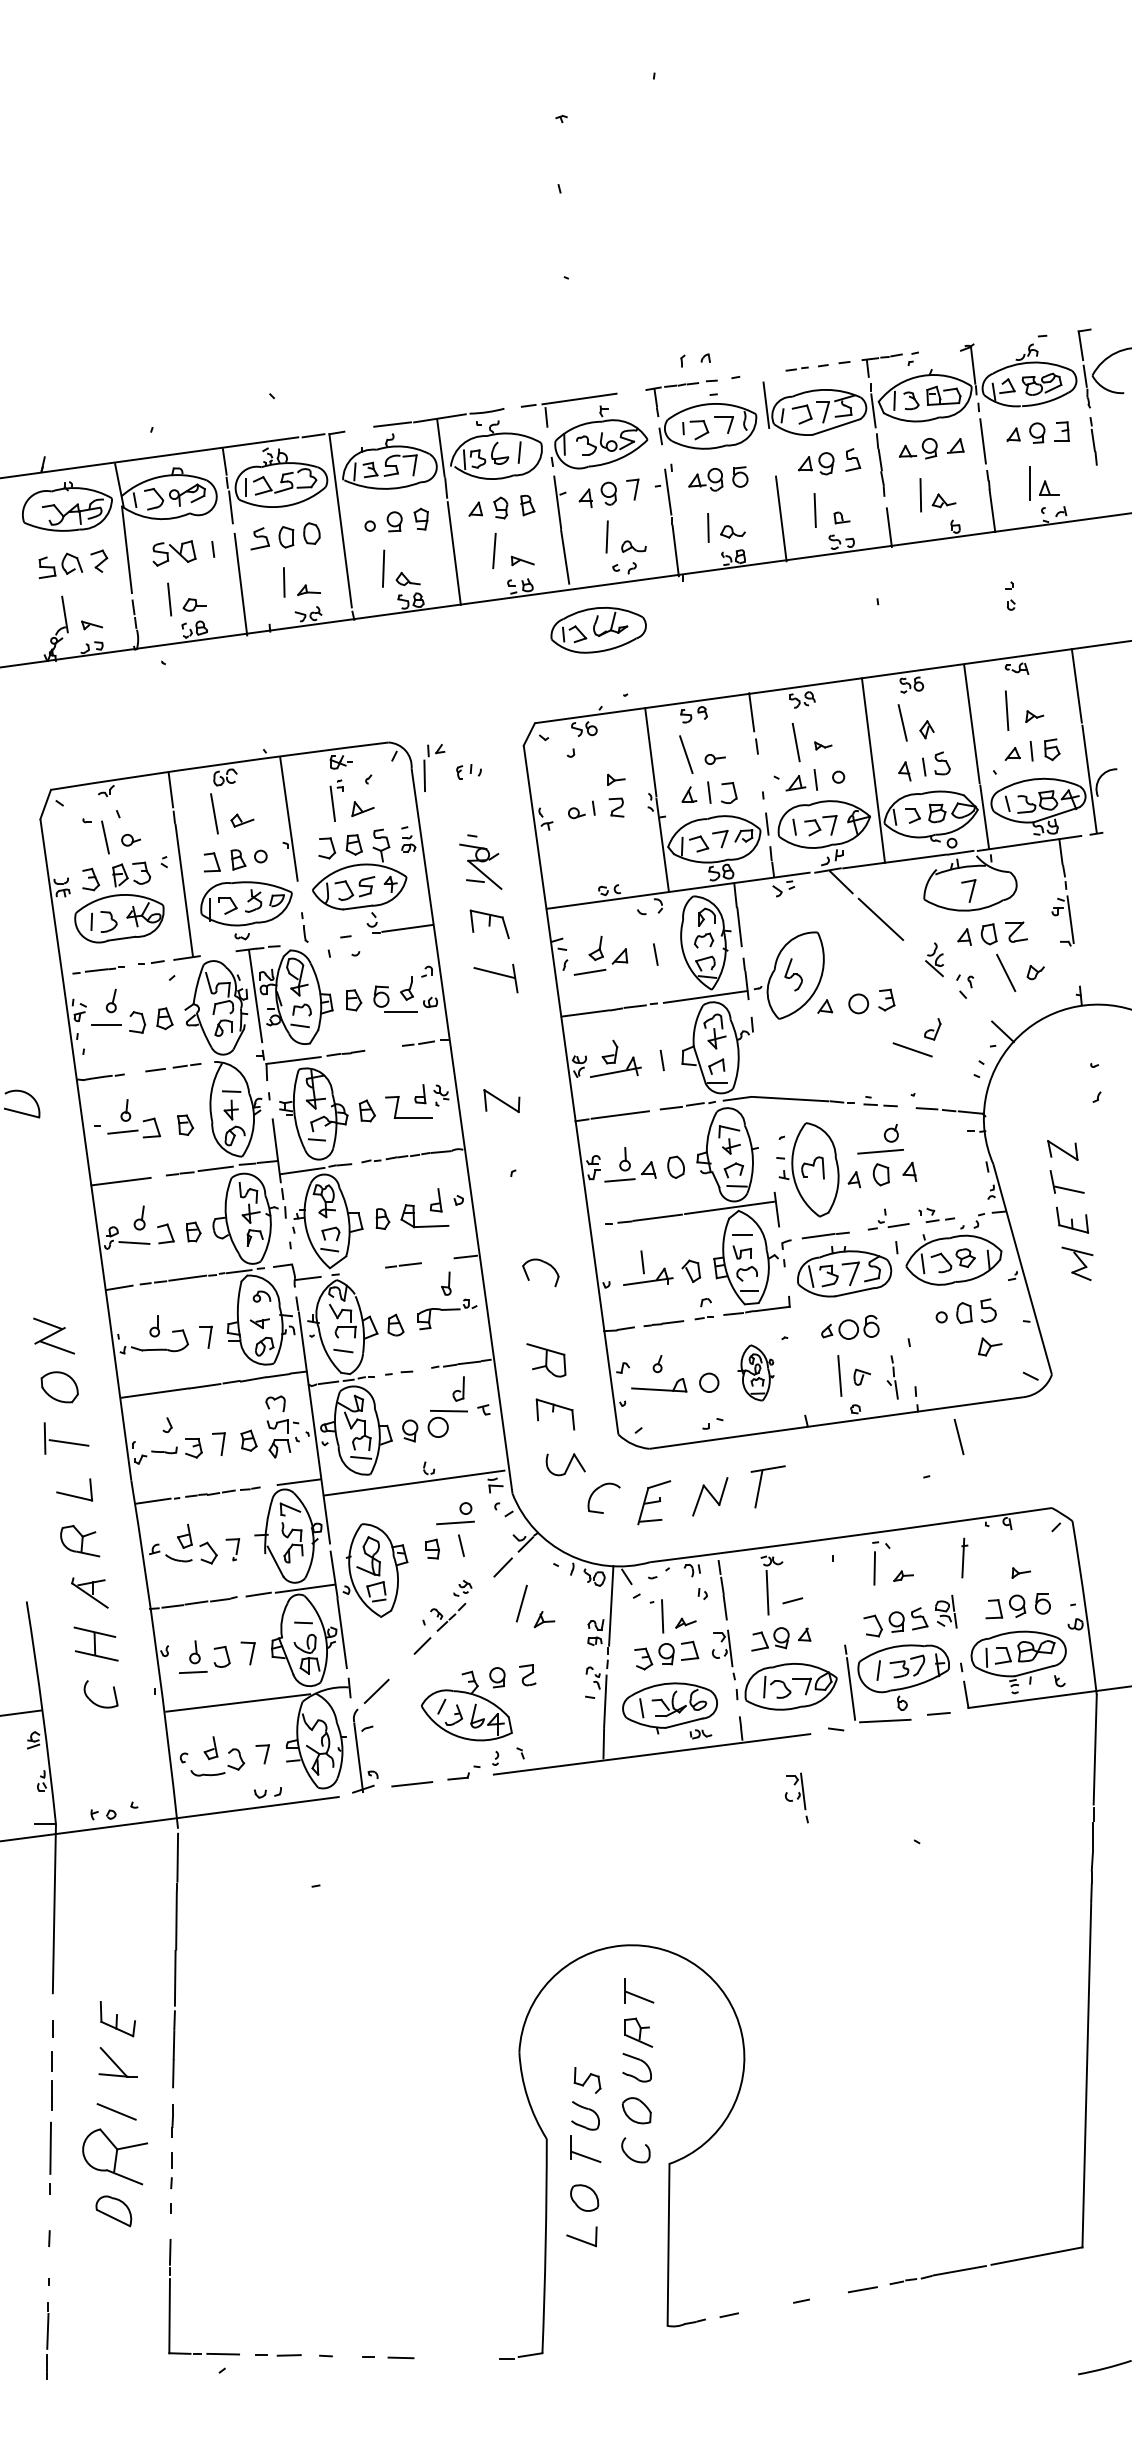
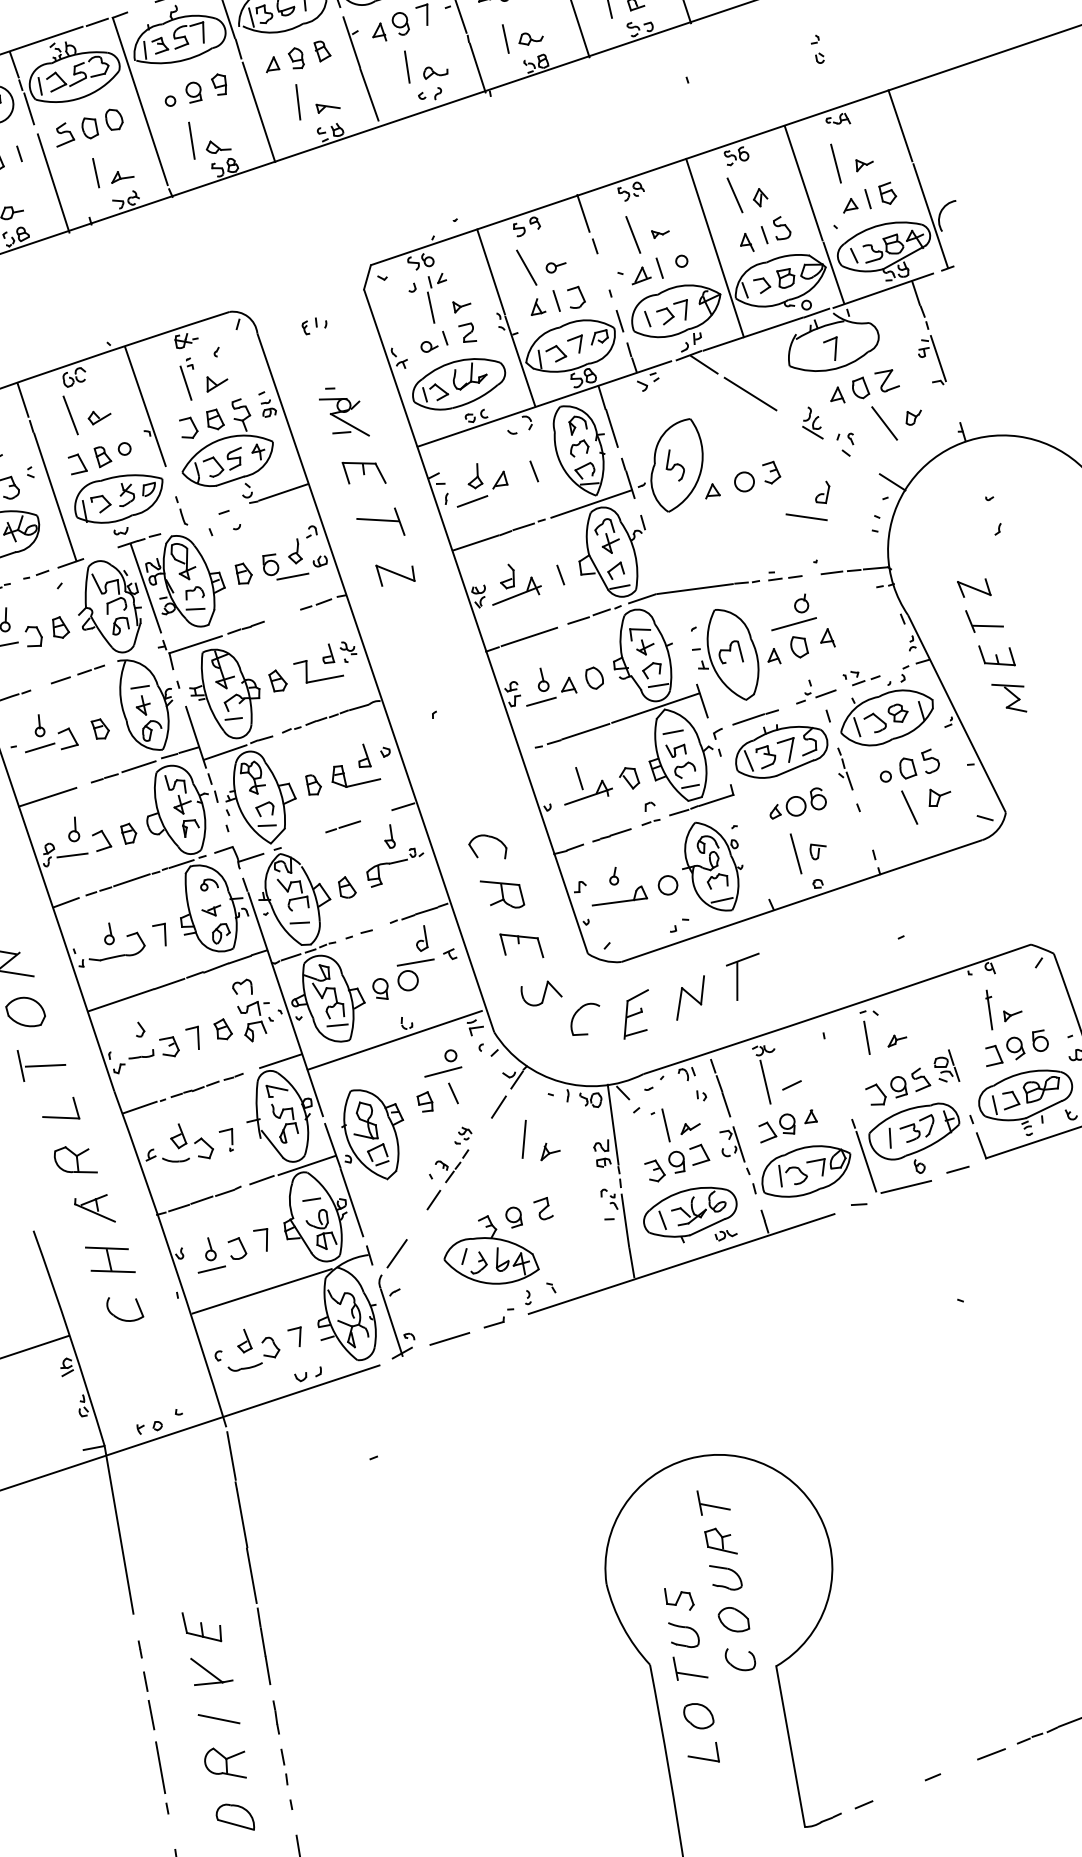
part: (598, 630) -> (458, 384), moved
part: (425, 767) -> (430, 299), moved
part: (501, 1100) -> (395, 572), moved
part: (544, 1263) -> (489, 837), moved
part: (755, 1372) -> (711, 866), size x1.67
part: (892, 1377) -> (843, 769), moved
line: (958, 1436) -> (908, 807), moved
part: (964, 1557) -> (990, 1009), moved
part: (796, 1797) -> (832, 1279), removed
part: (114, 2156) -> (225, 1763), size x0.62

